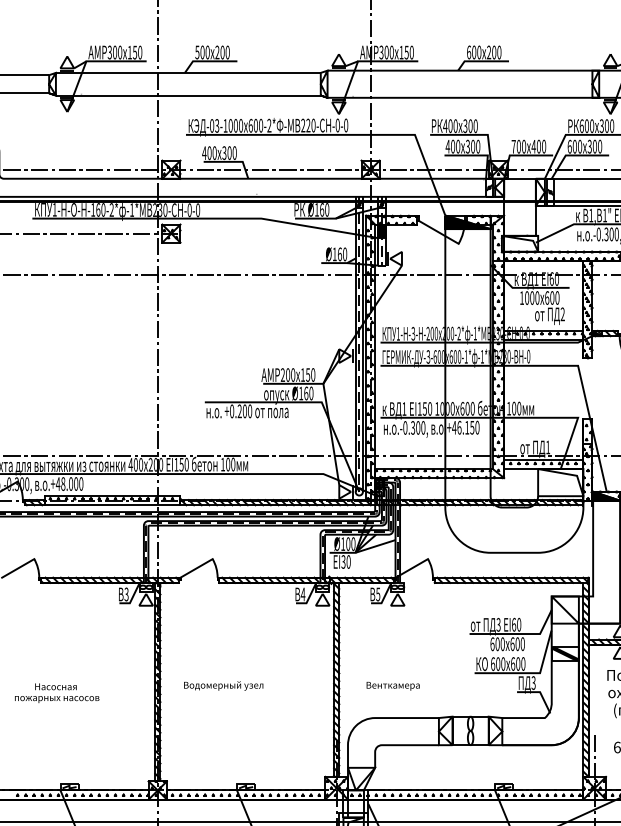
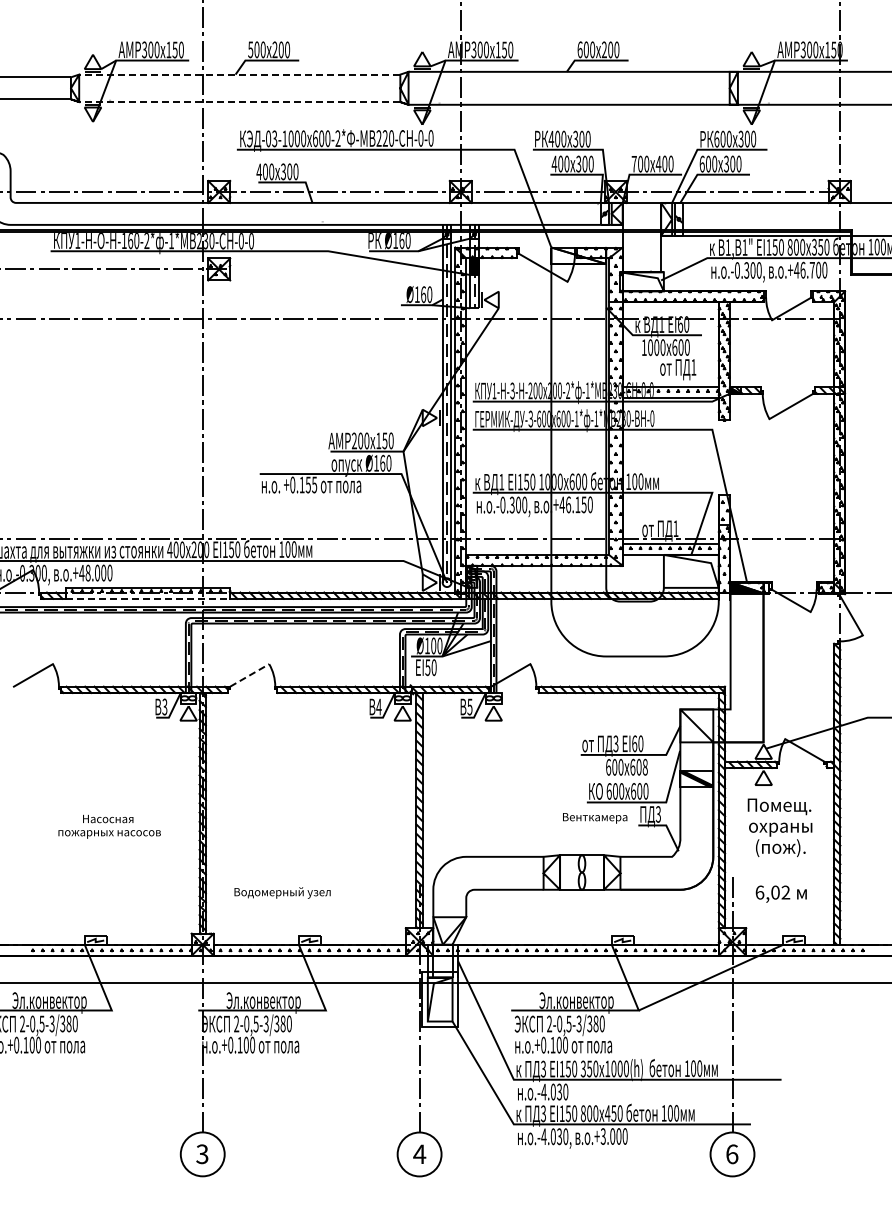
line: (188, 72) -> (239, 74), solid -> dashed
line: (188, 95) -> (239, 102), solid -> dashed
fill: (467, 222) -> (578, 255), removed
text: (562, 314) -> (693, 367), 2 -> 1
text: (245, 410) -> (308, 484), +0.200 -> +0.155
line: (113, 504) -> (148, 598), solid -> dashed
text: (343, 561) -> (427, 666), EI30 -> EI50
line: (196, 568) -> (249, 675), solid -> dashed
text: (522, 644) -> (644, 767), 600 -> 608
text: (223, 685) -> (282, 892), moved
text: (393, 686) -> (595, 818), moved
text: (57, 693) -> (109, 826), moved

